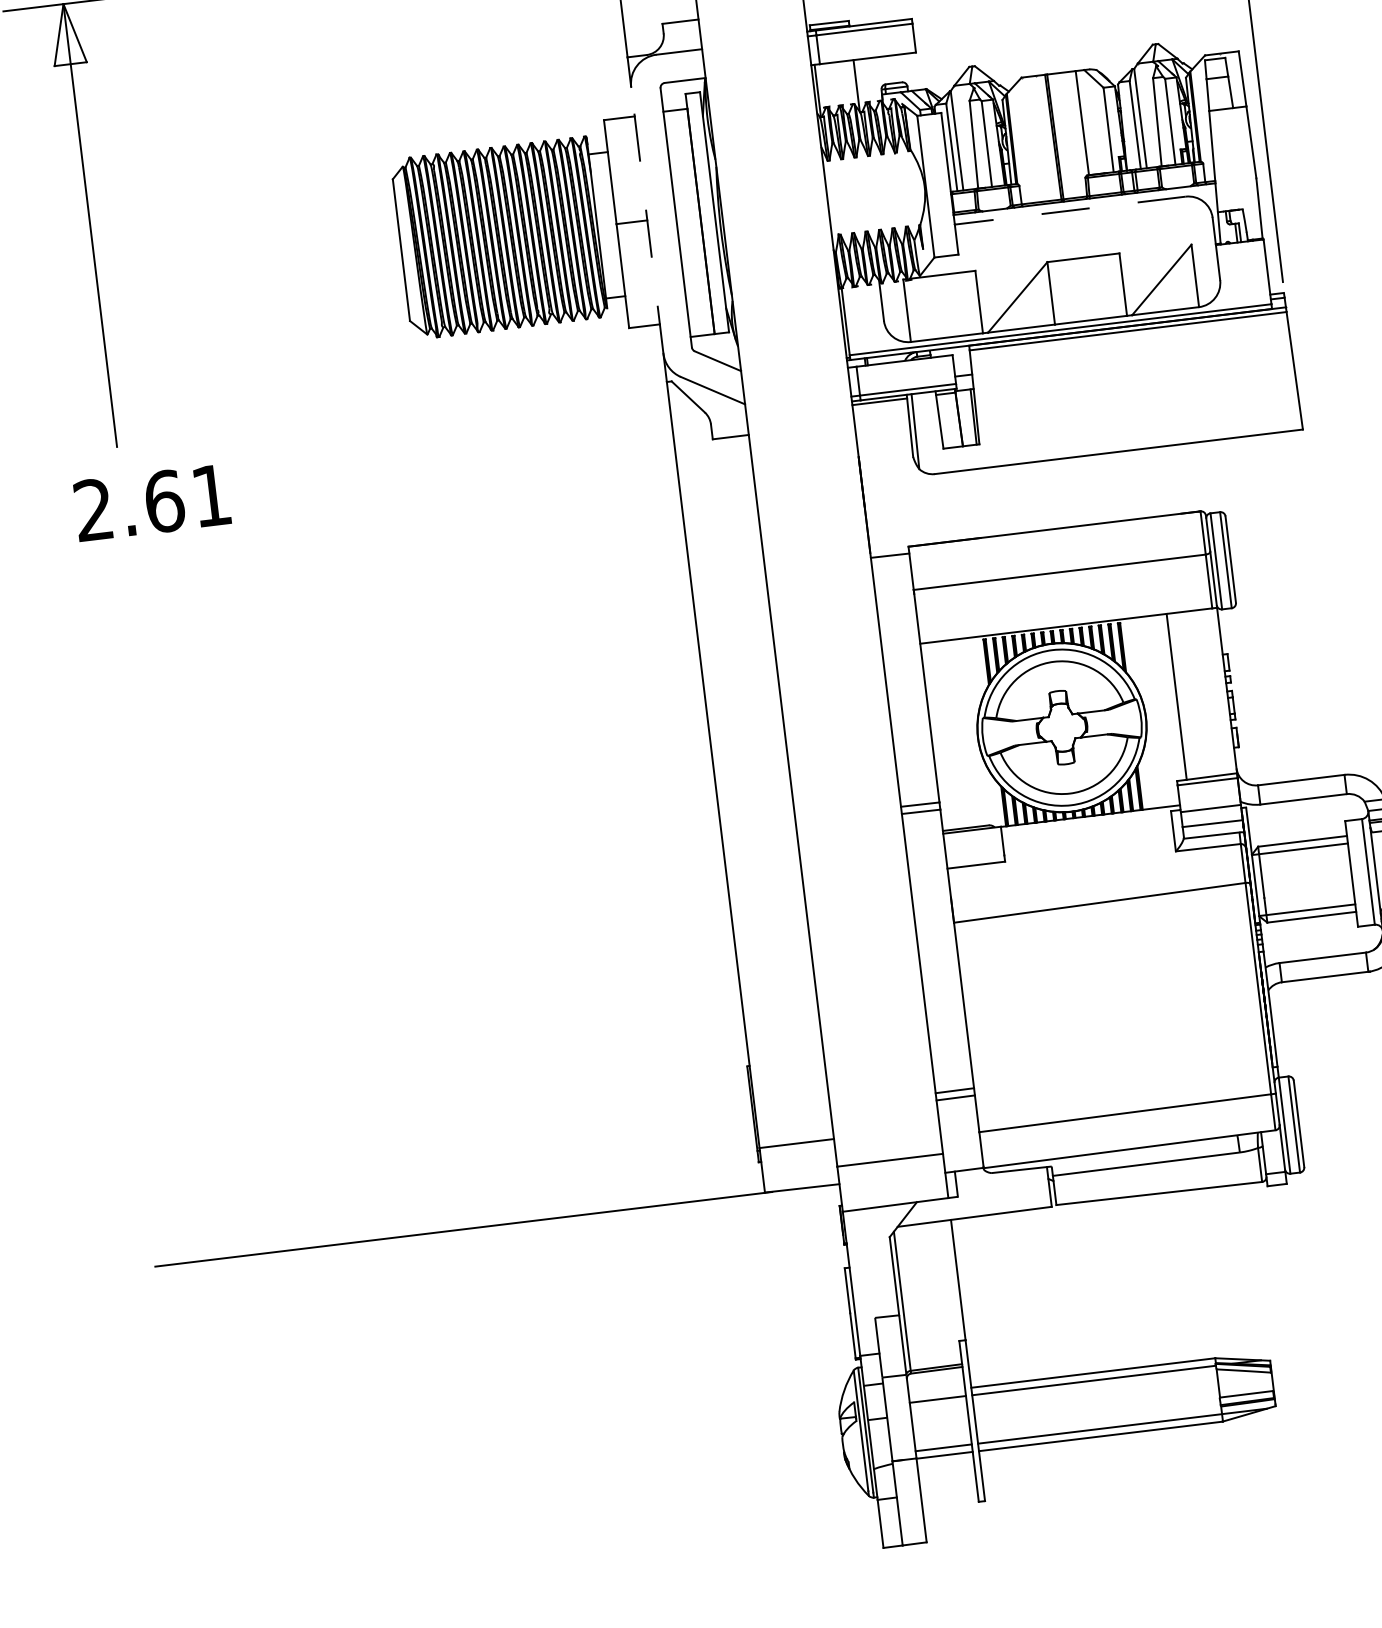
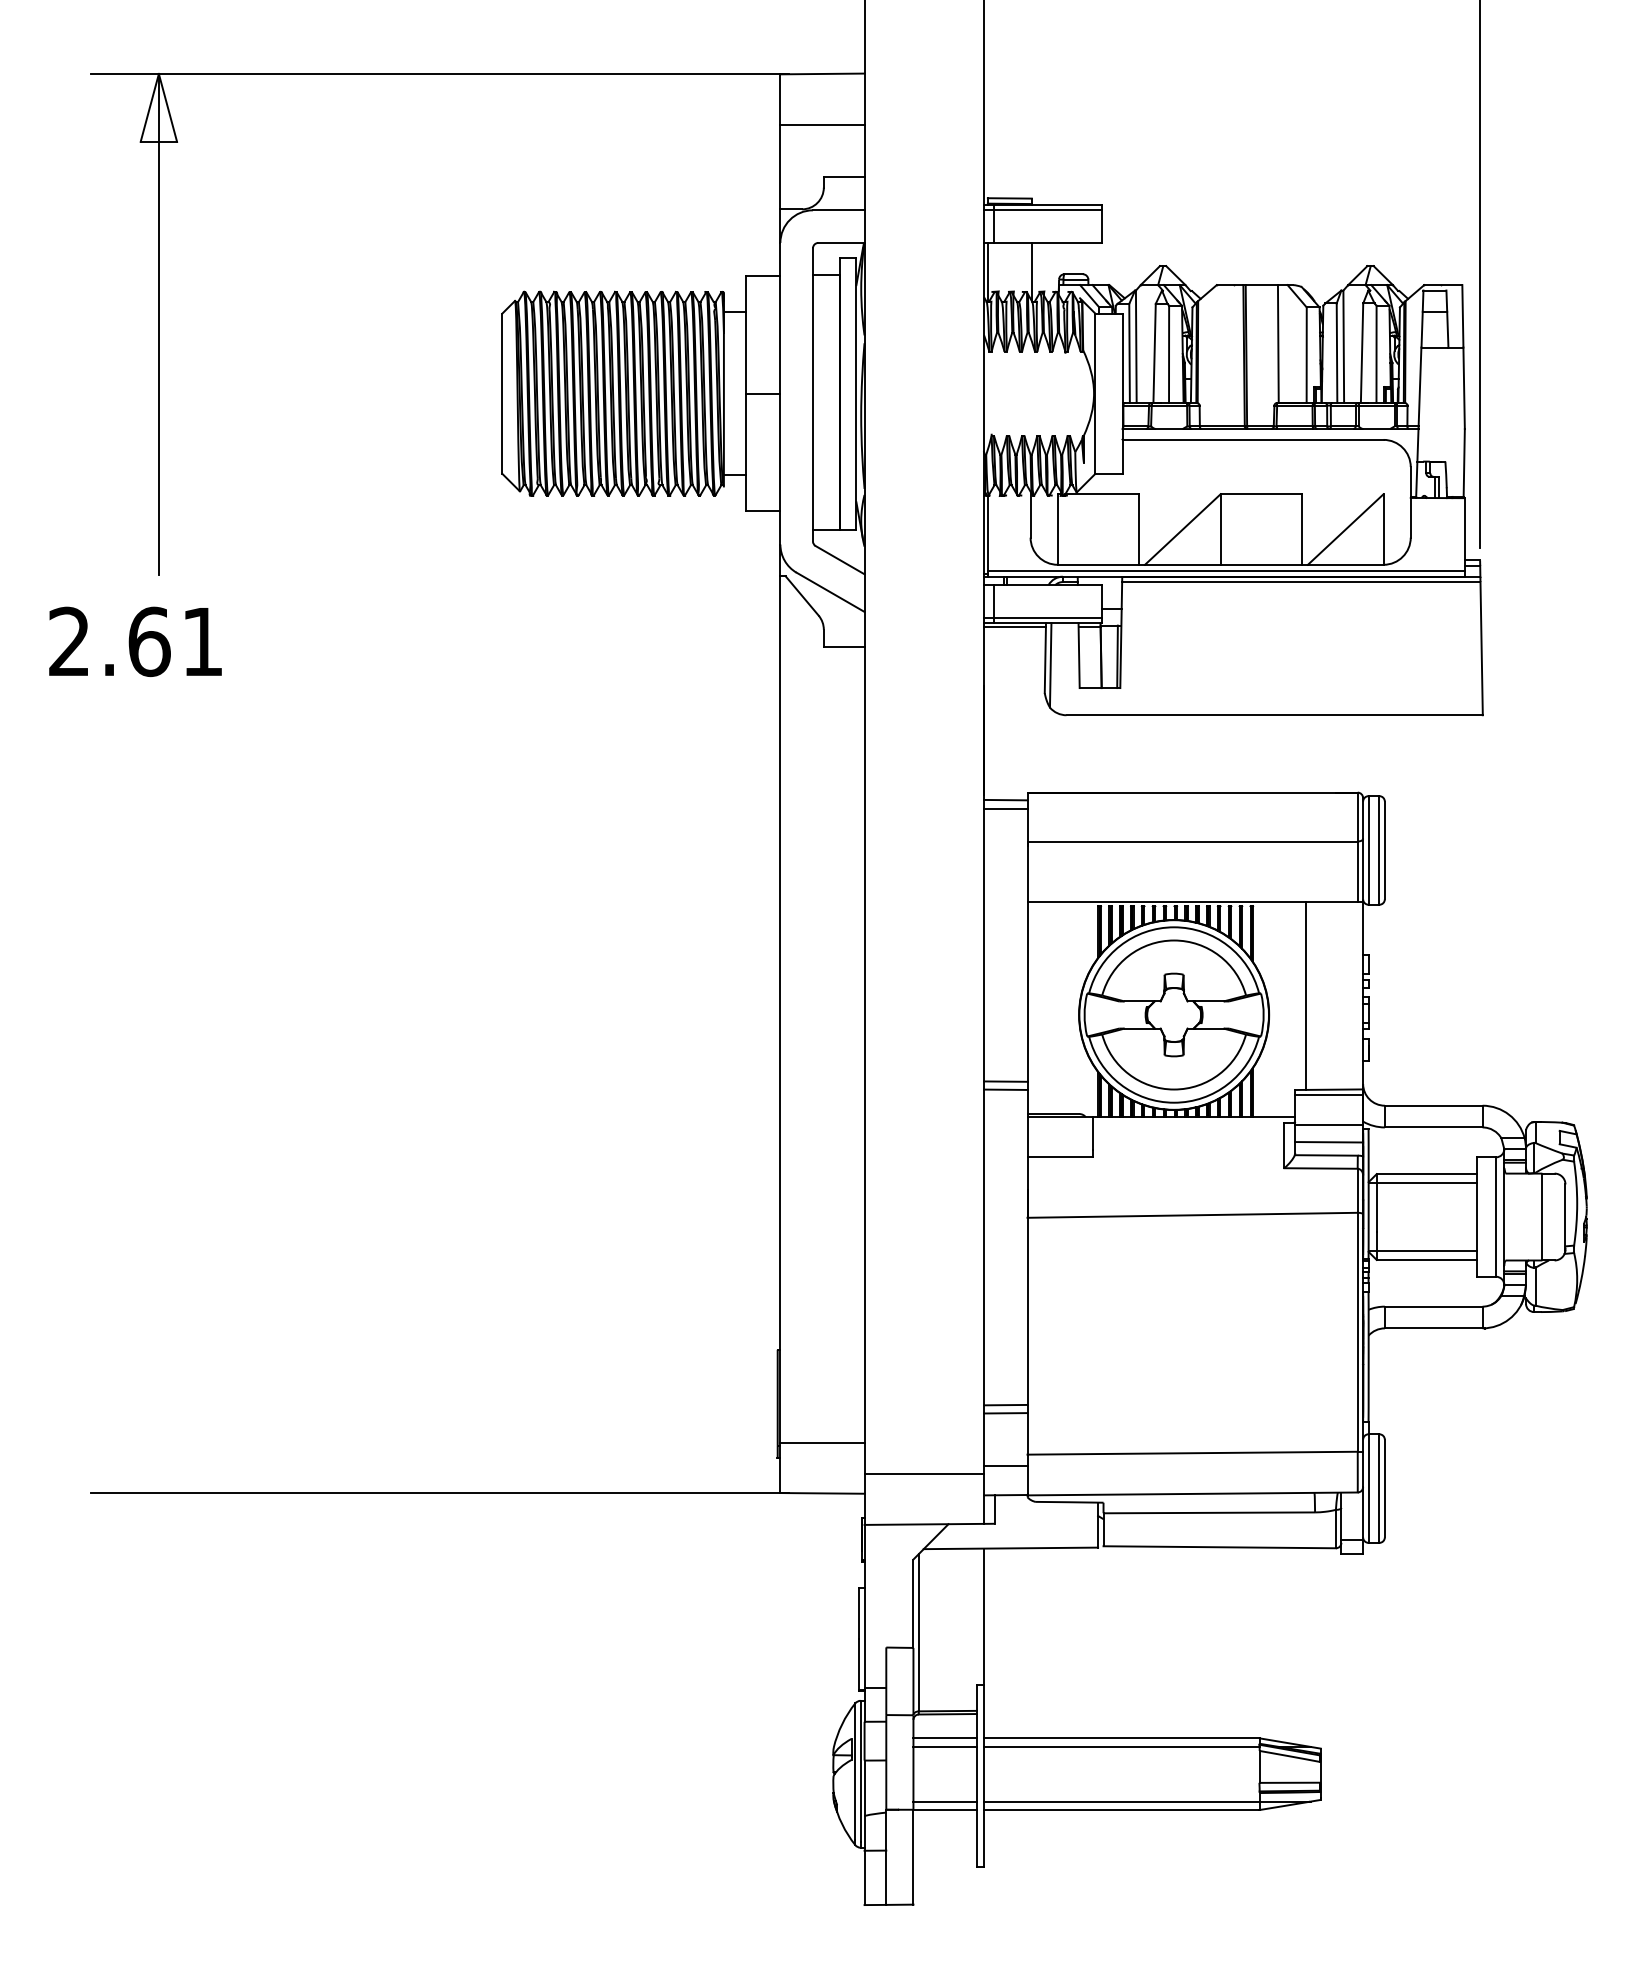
line: (1070, 210) -> (1253, 439), dashed -> solid
line: (647, 220) -> (780, 393), dashed -> solid
text: (152, 502) -> (135, 641), moved
line: (890, 563) -> (1005, 809), added
line: (961, 1145) -> (1005, 1466), added
line: (936, 1392) -> (944, 1738), added

